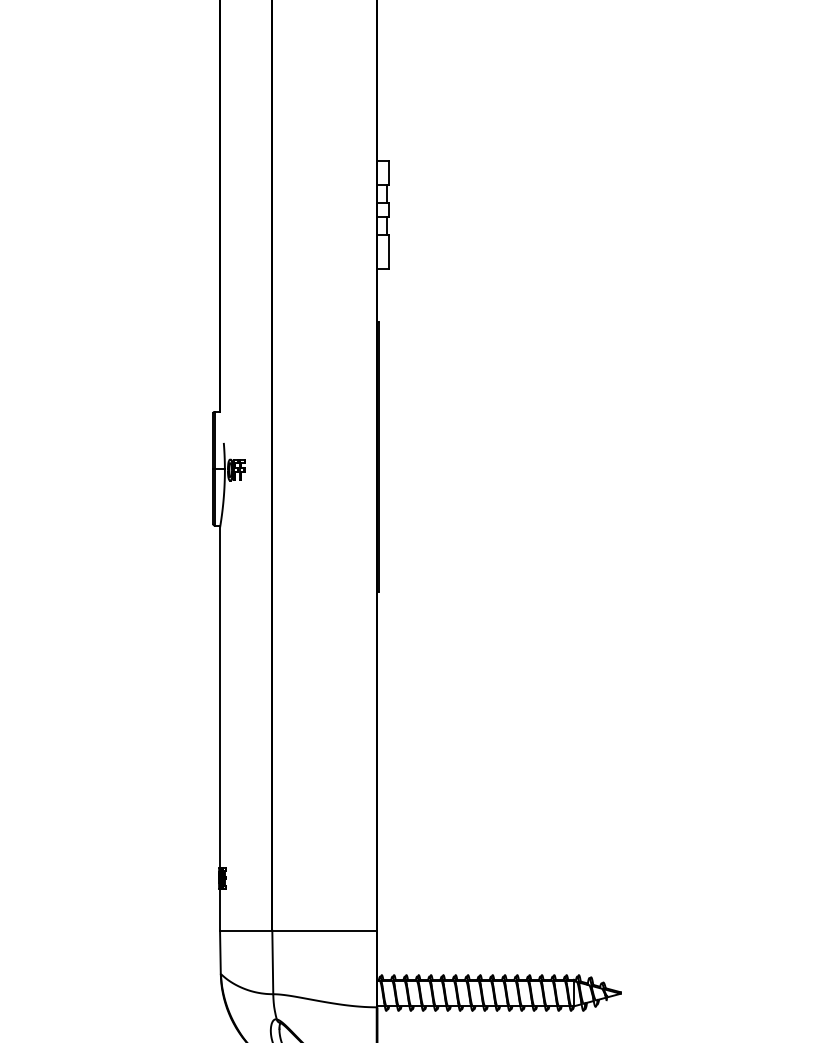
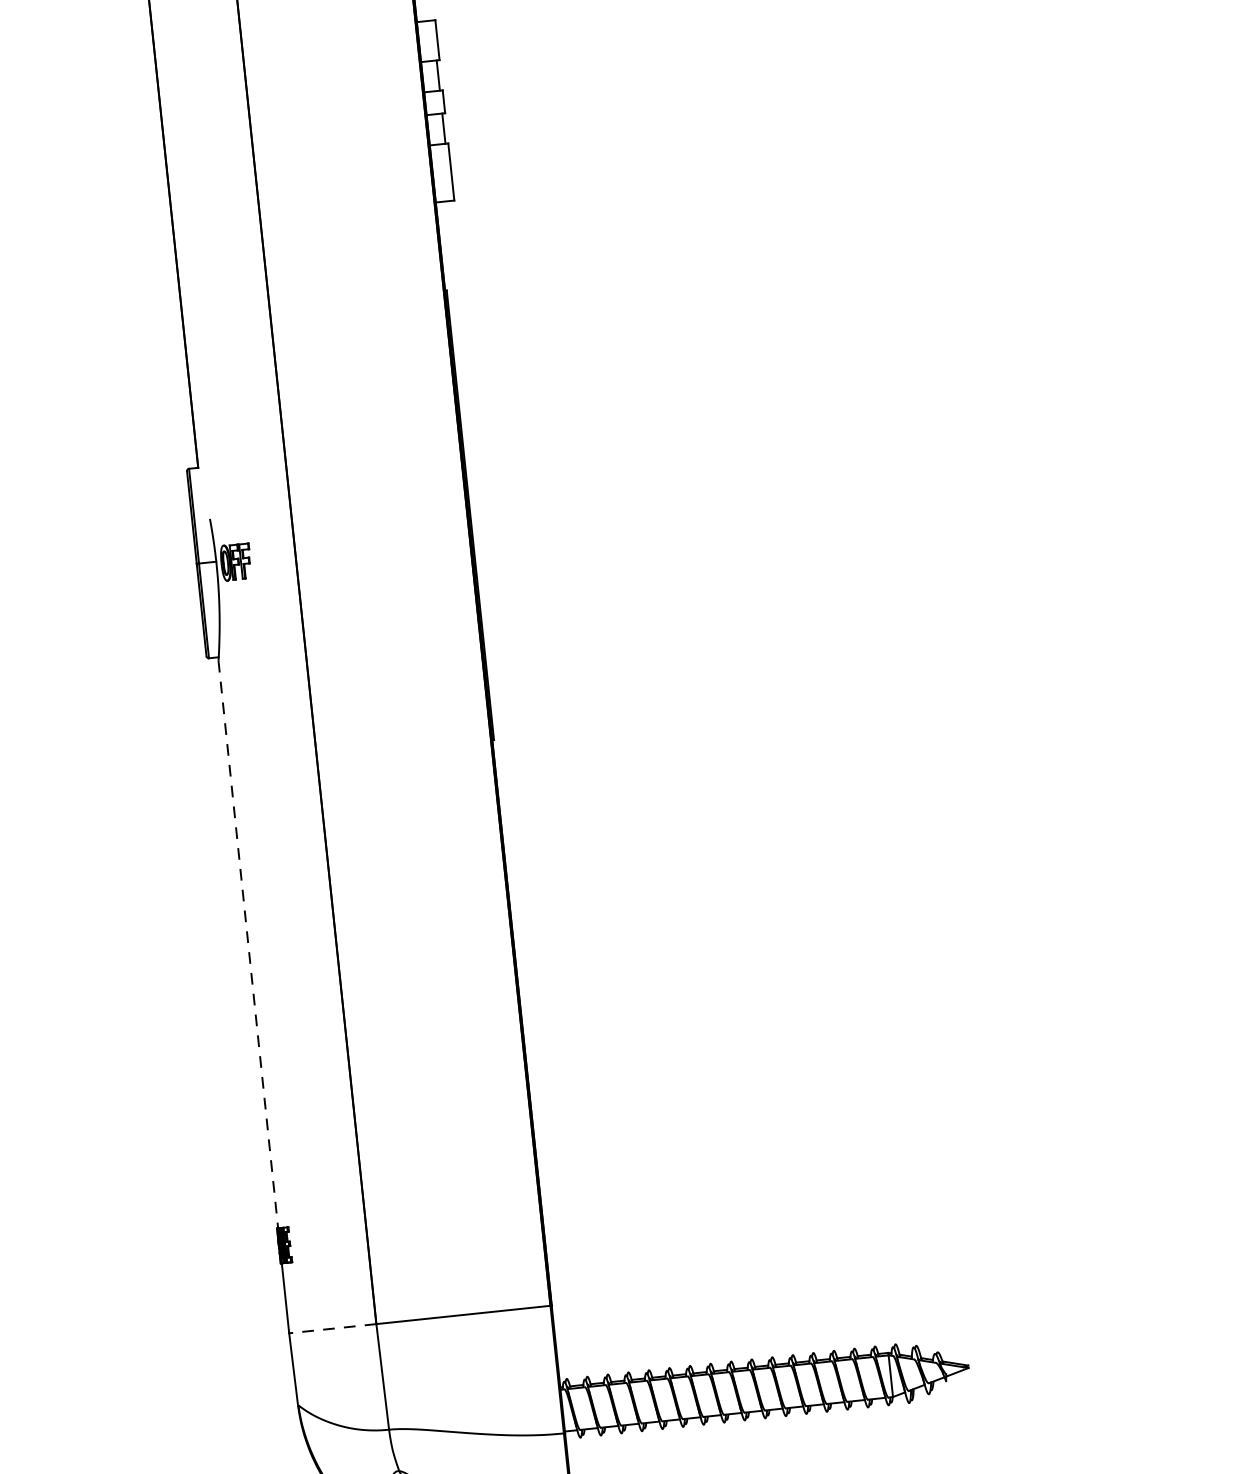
line: (220, 698) -> (249, 945), solid -> dashed
line: (245, 930) -> (331, 1328), solid -> dashed

